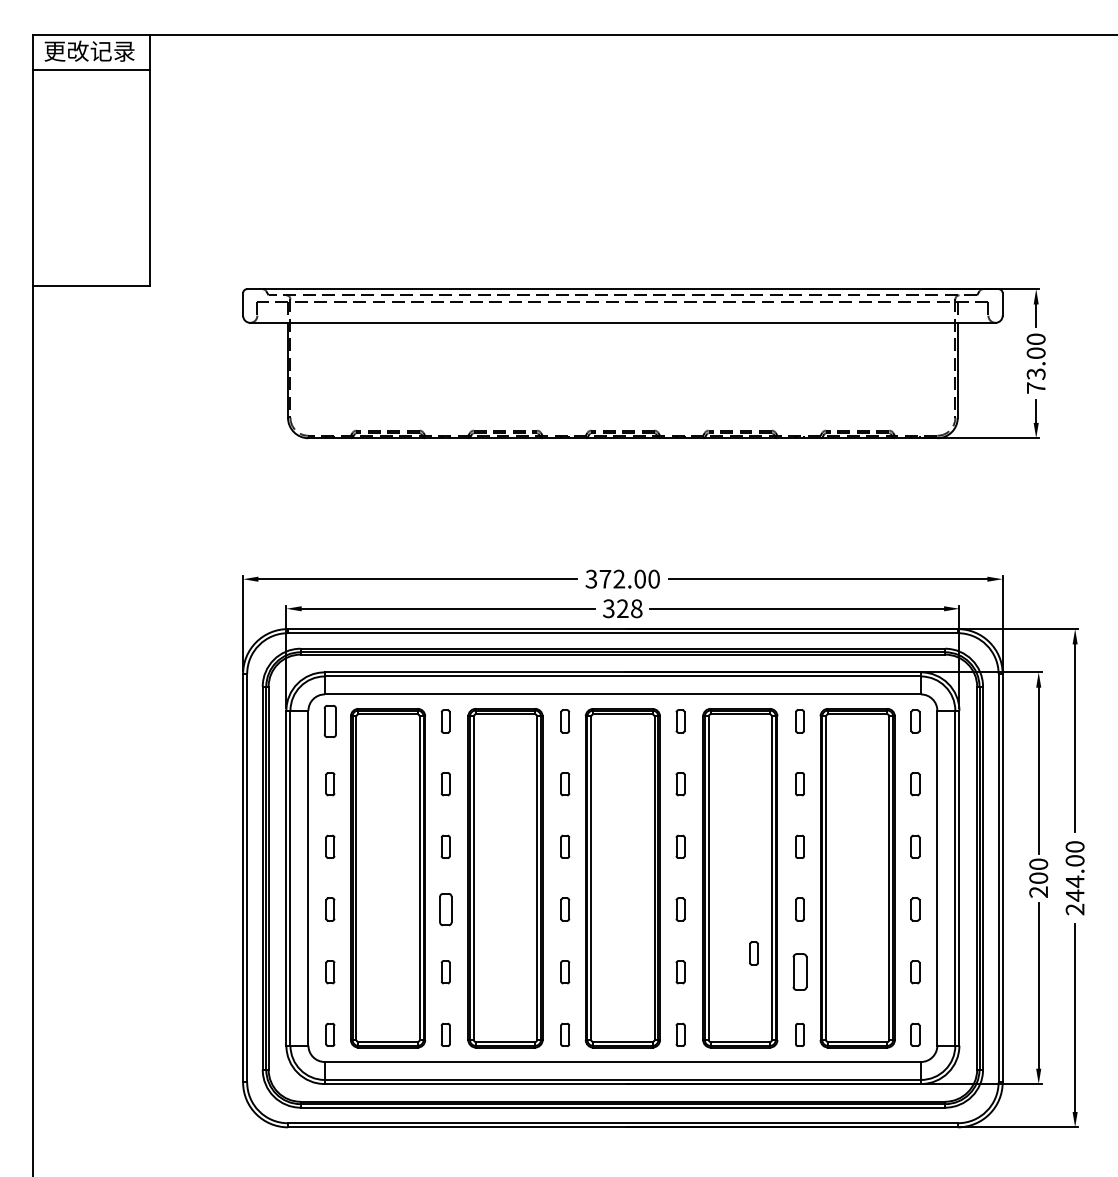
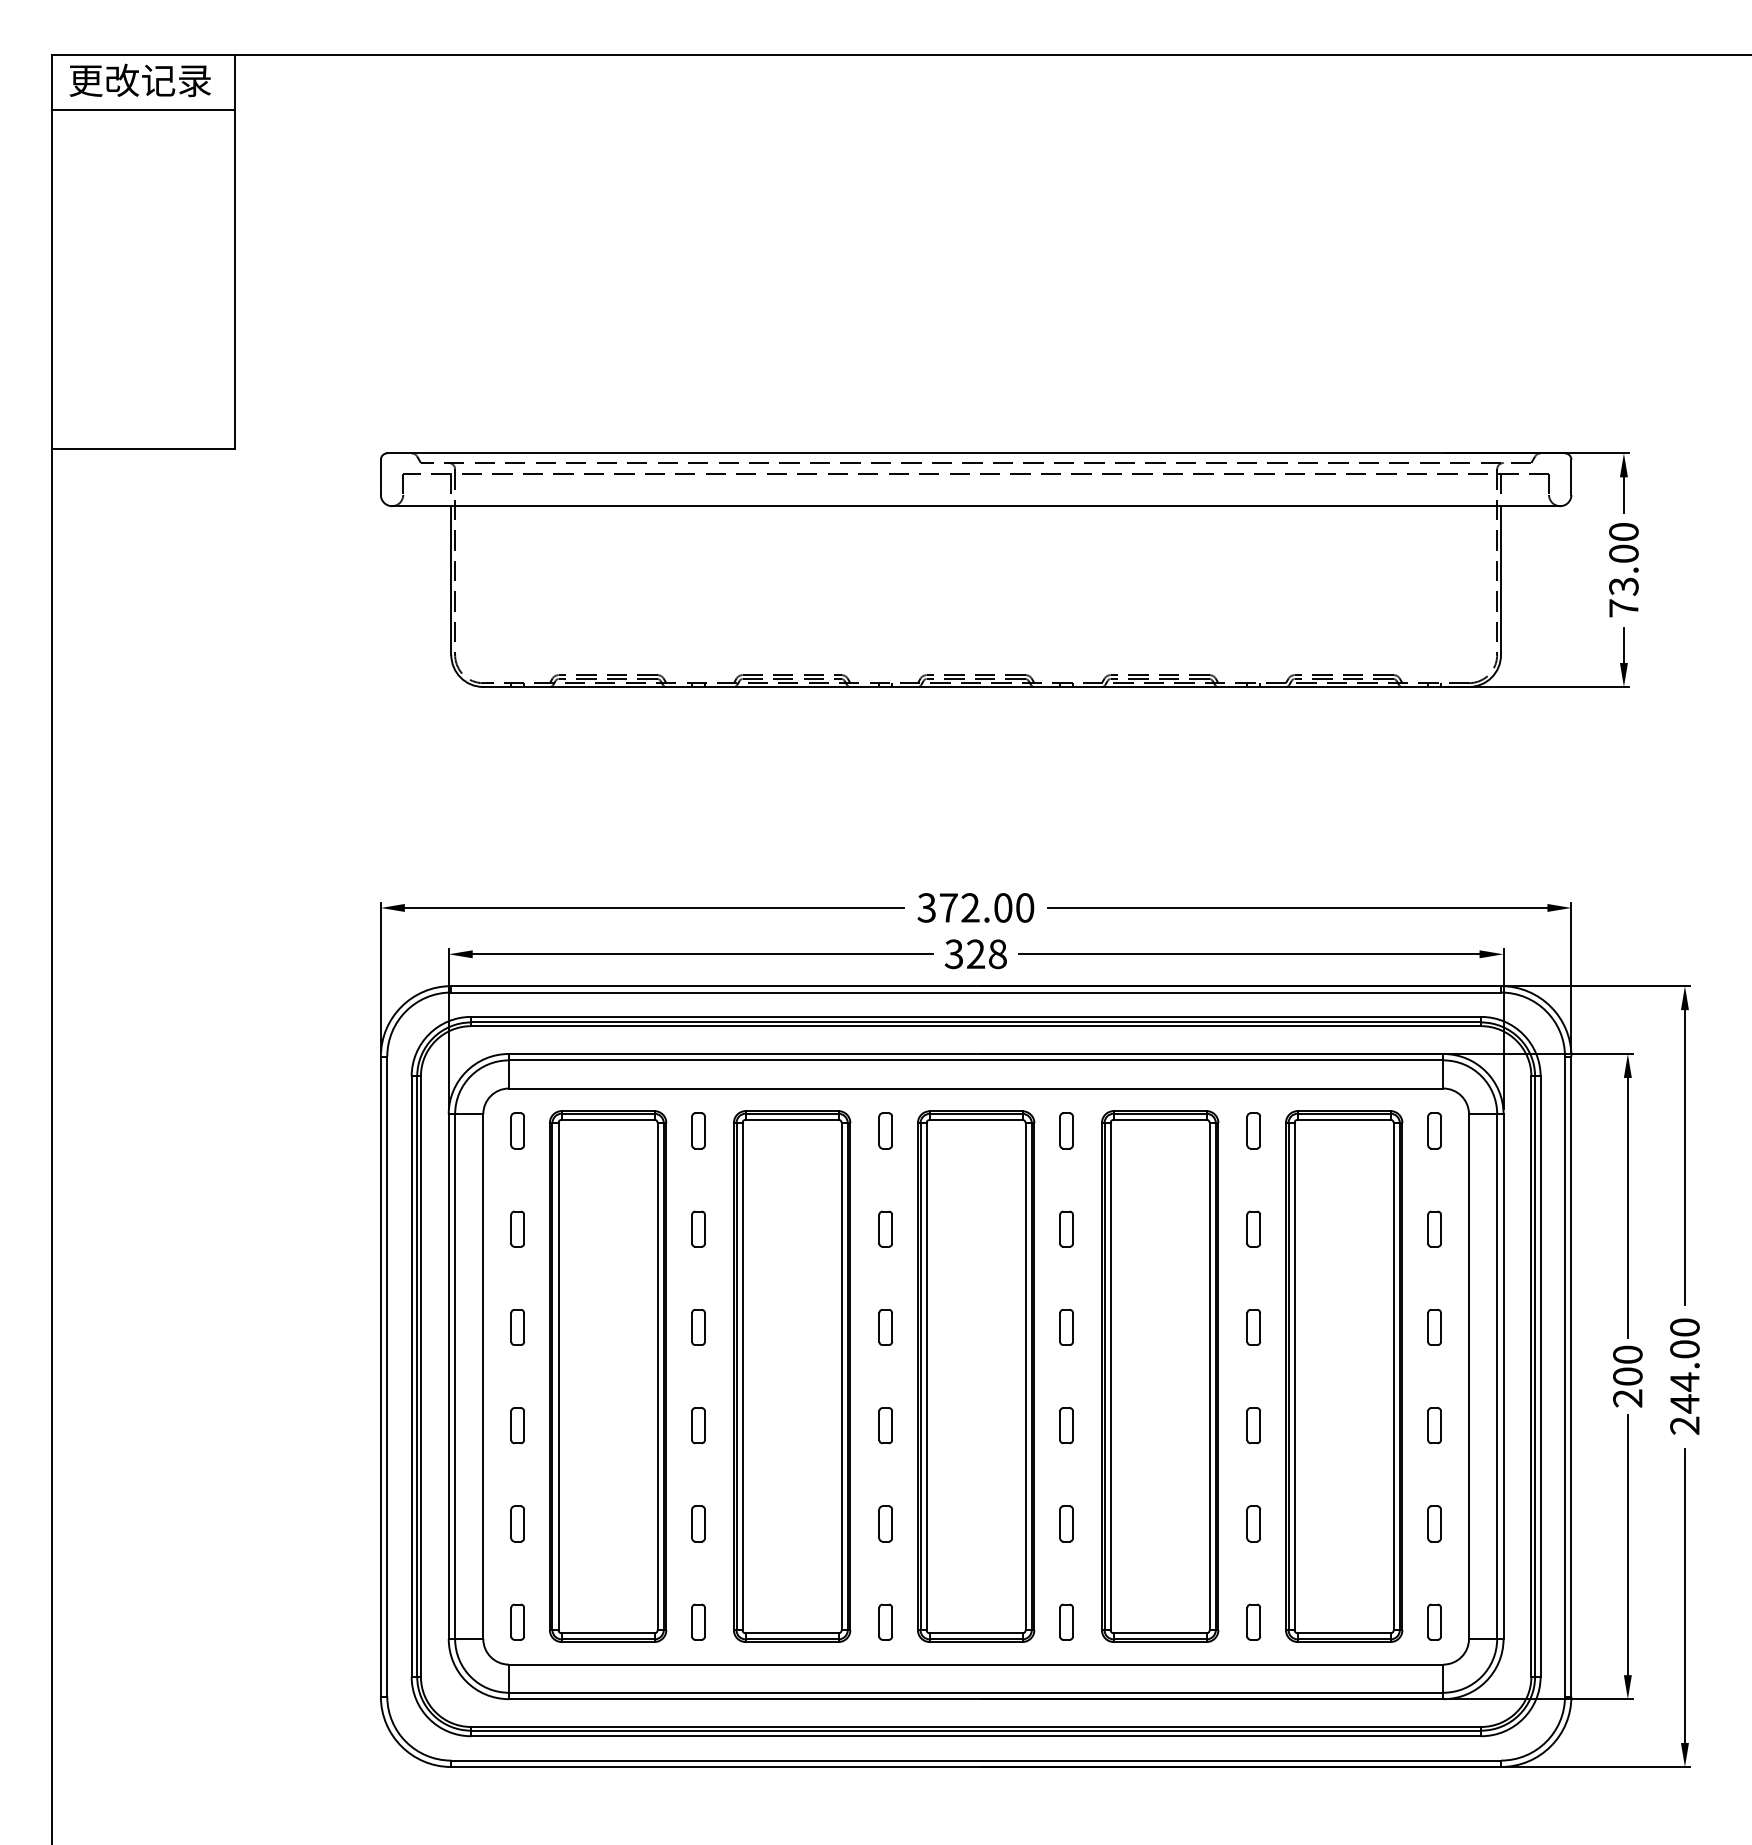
part: (330, 721) -> (517, 1130), size x0.71
part: (445, 909) -> (698, 1425), size x0.71
part: (753, 953) -> (1180, 1494), removed
part: (799, 972) -> (1252, 1524), size x0.62

